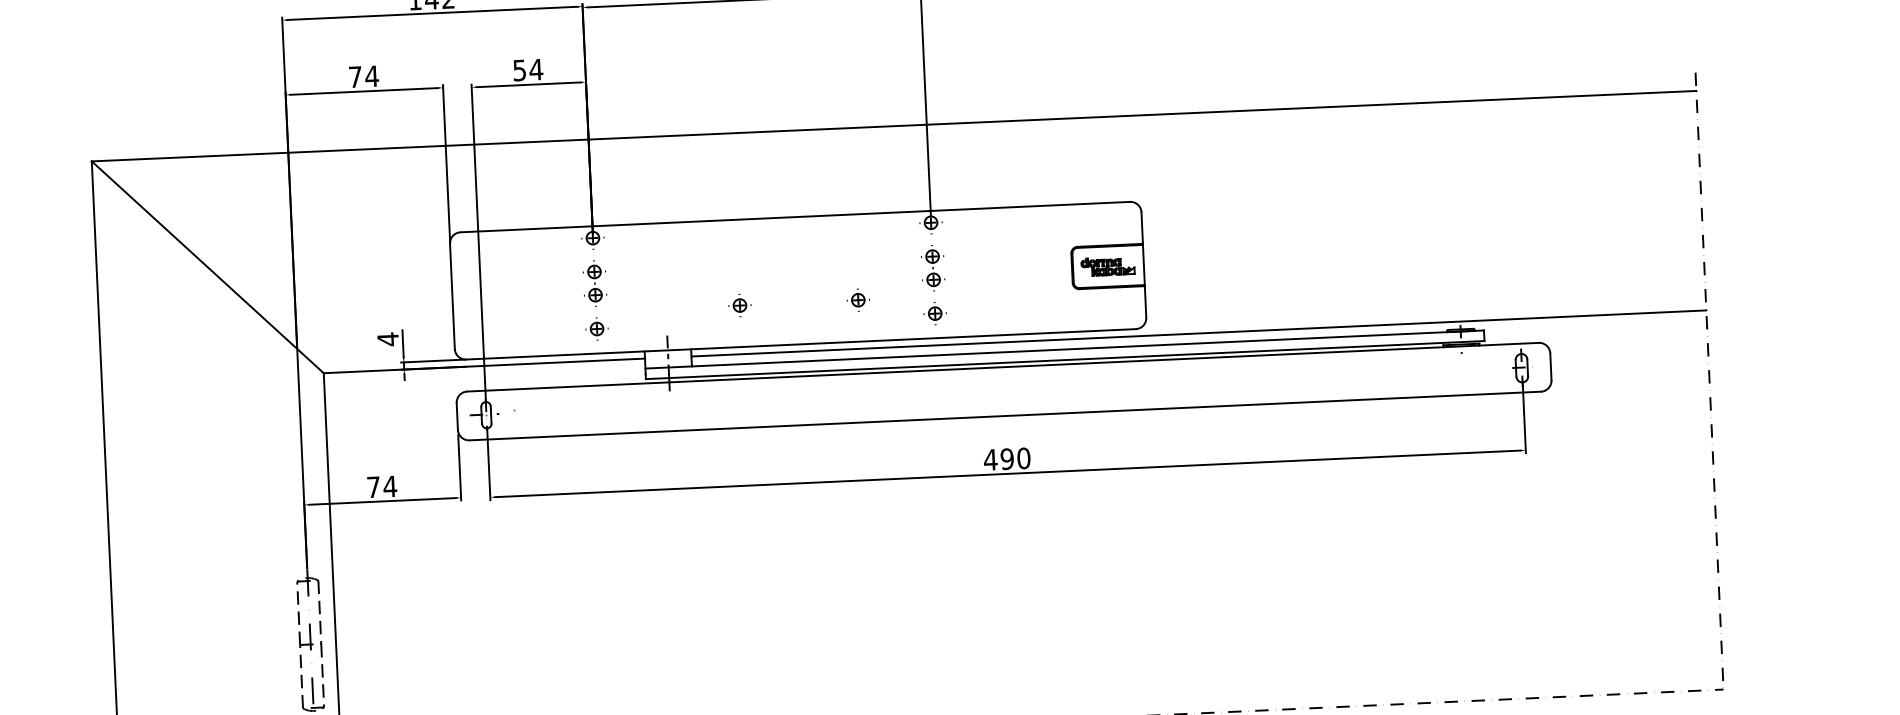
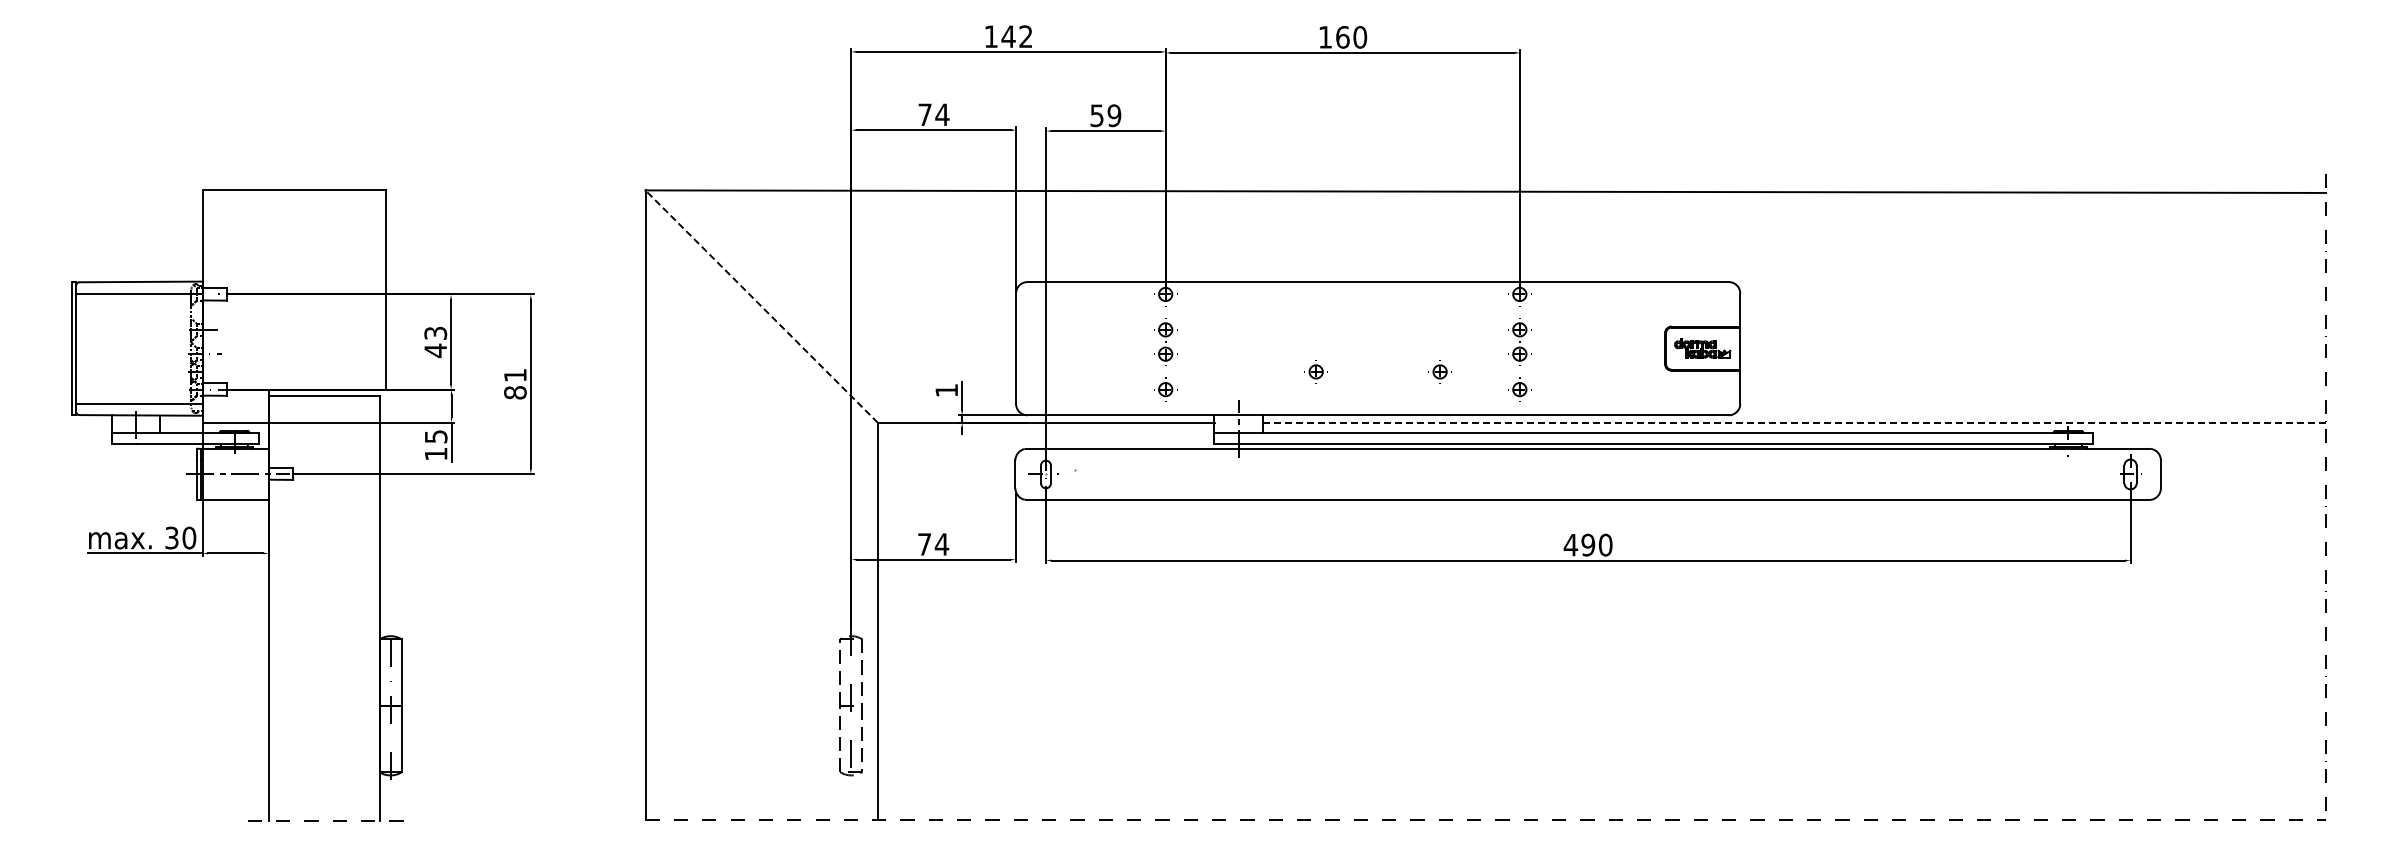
text: (536, 69) -> (1114, 115), 54 -> 59
line: (207, 267) -> (761, 306), solid -> dashed
line: (1199, 333) -> (1795, 422), solid -> dashed
text: (387, 339) -> (946, 390), 4 -> 1

